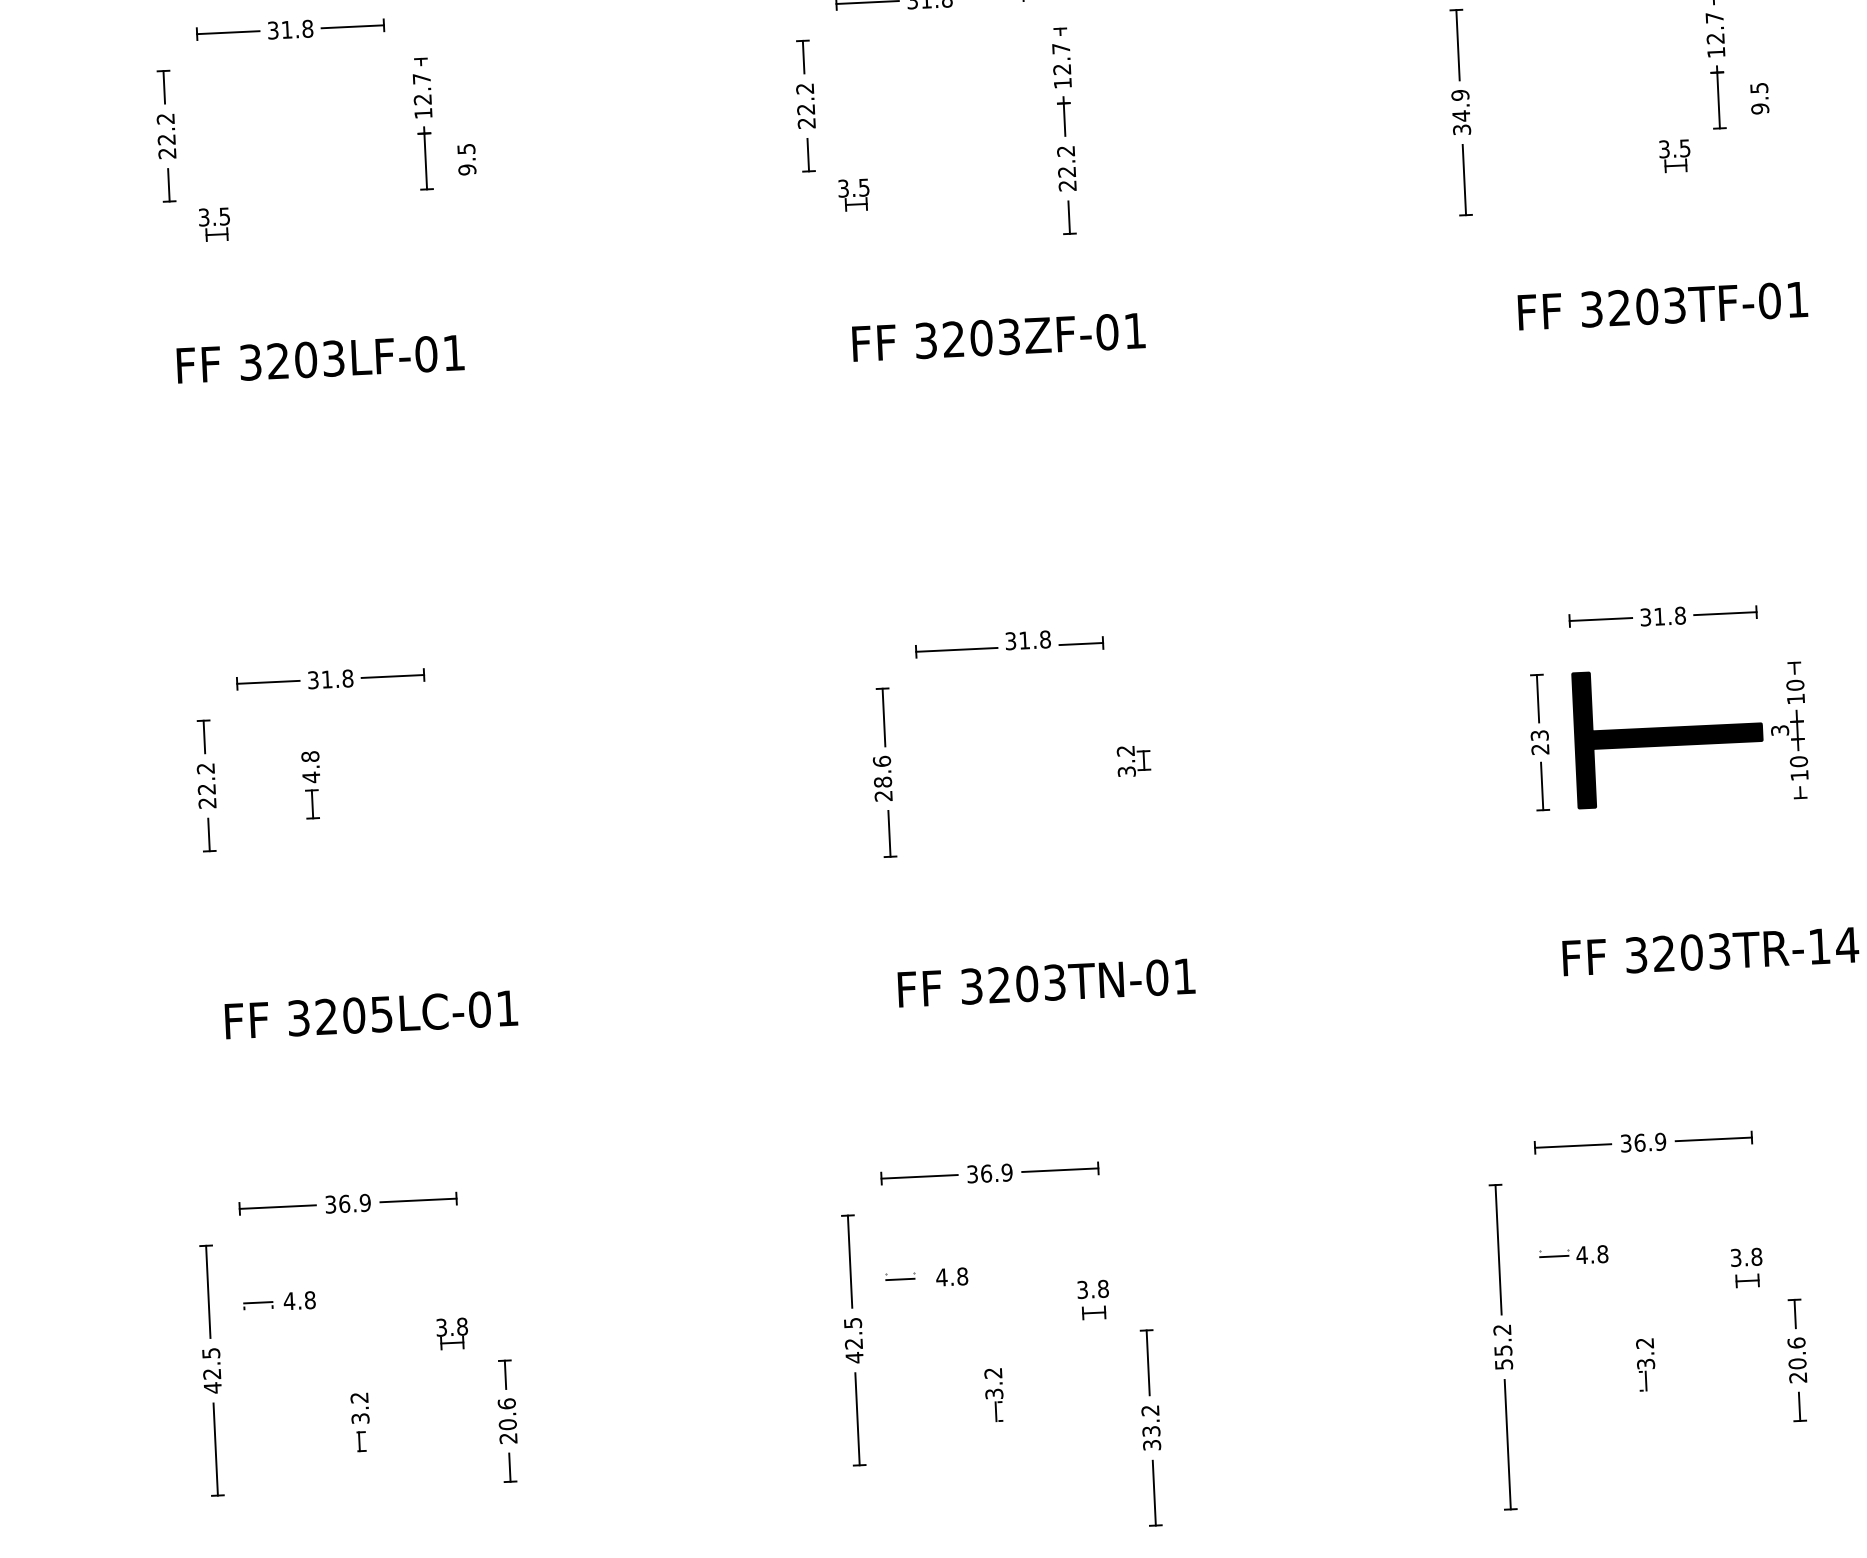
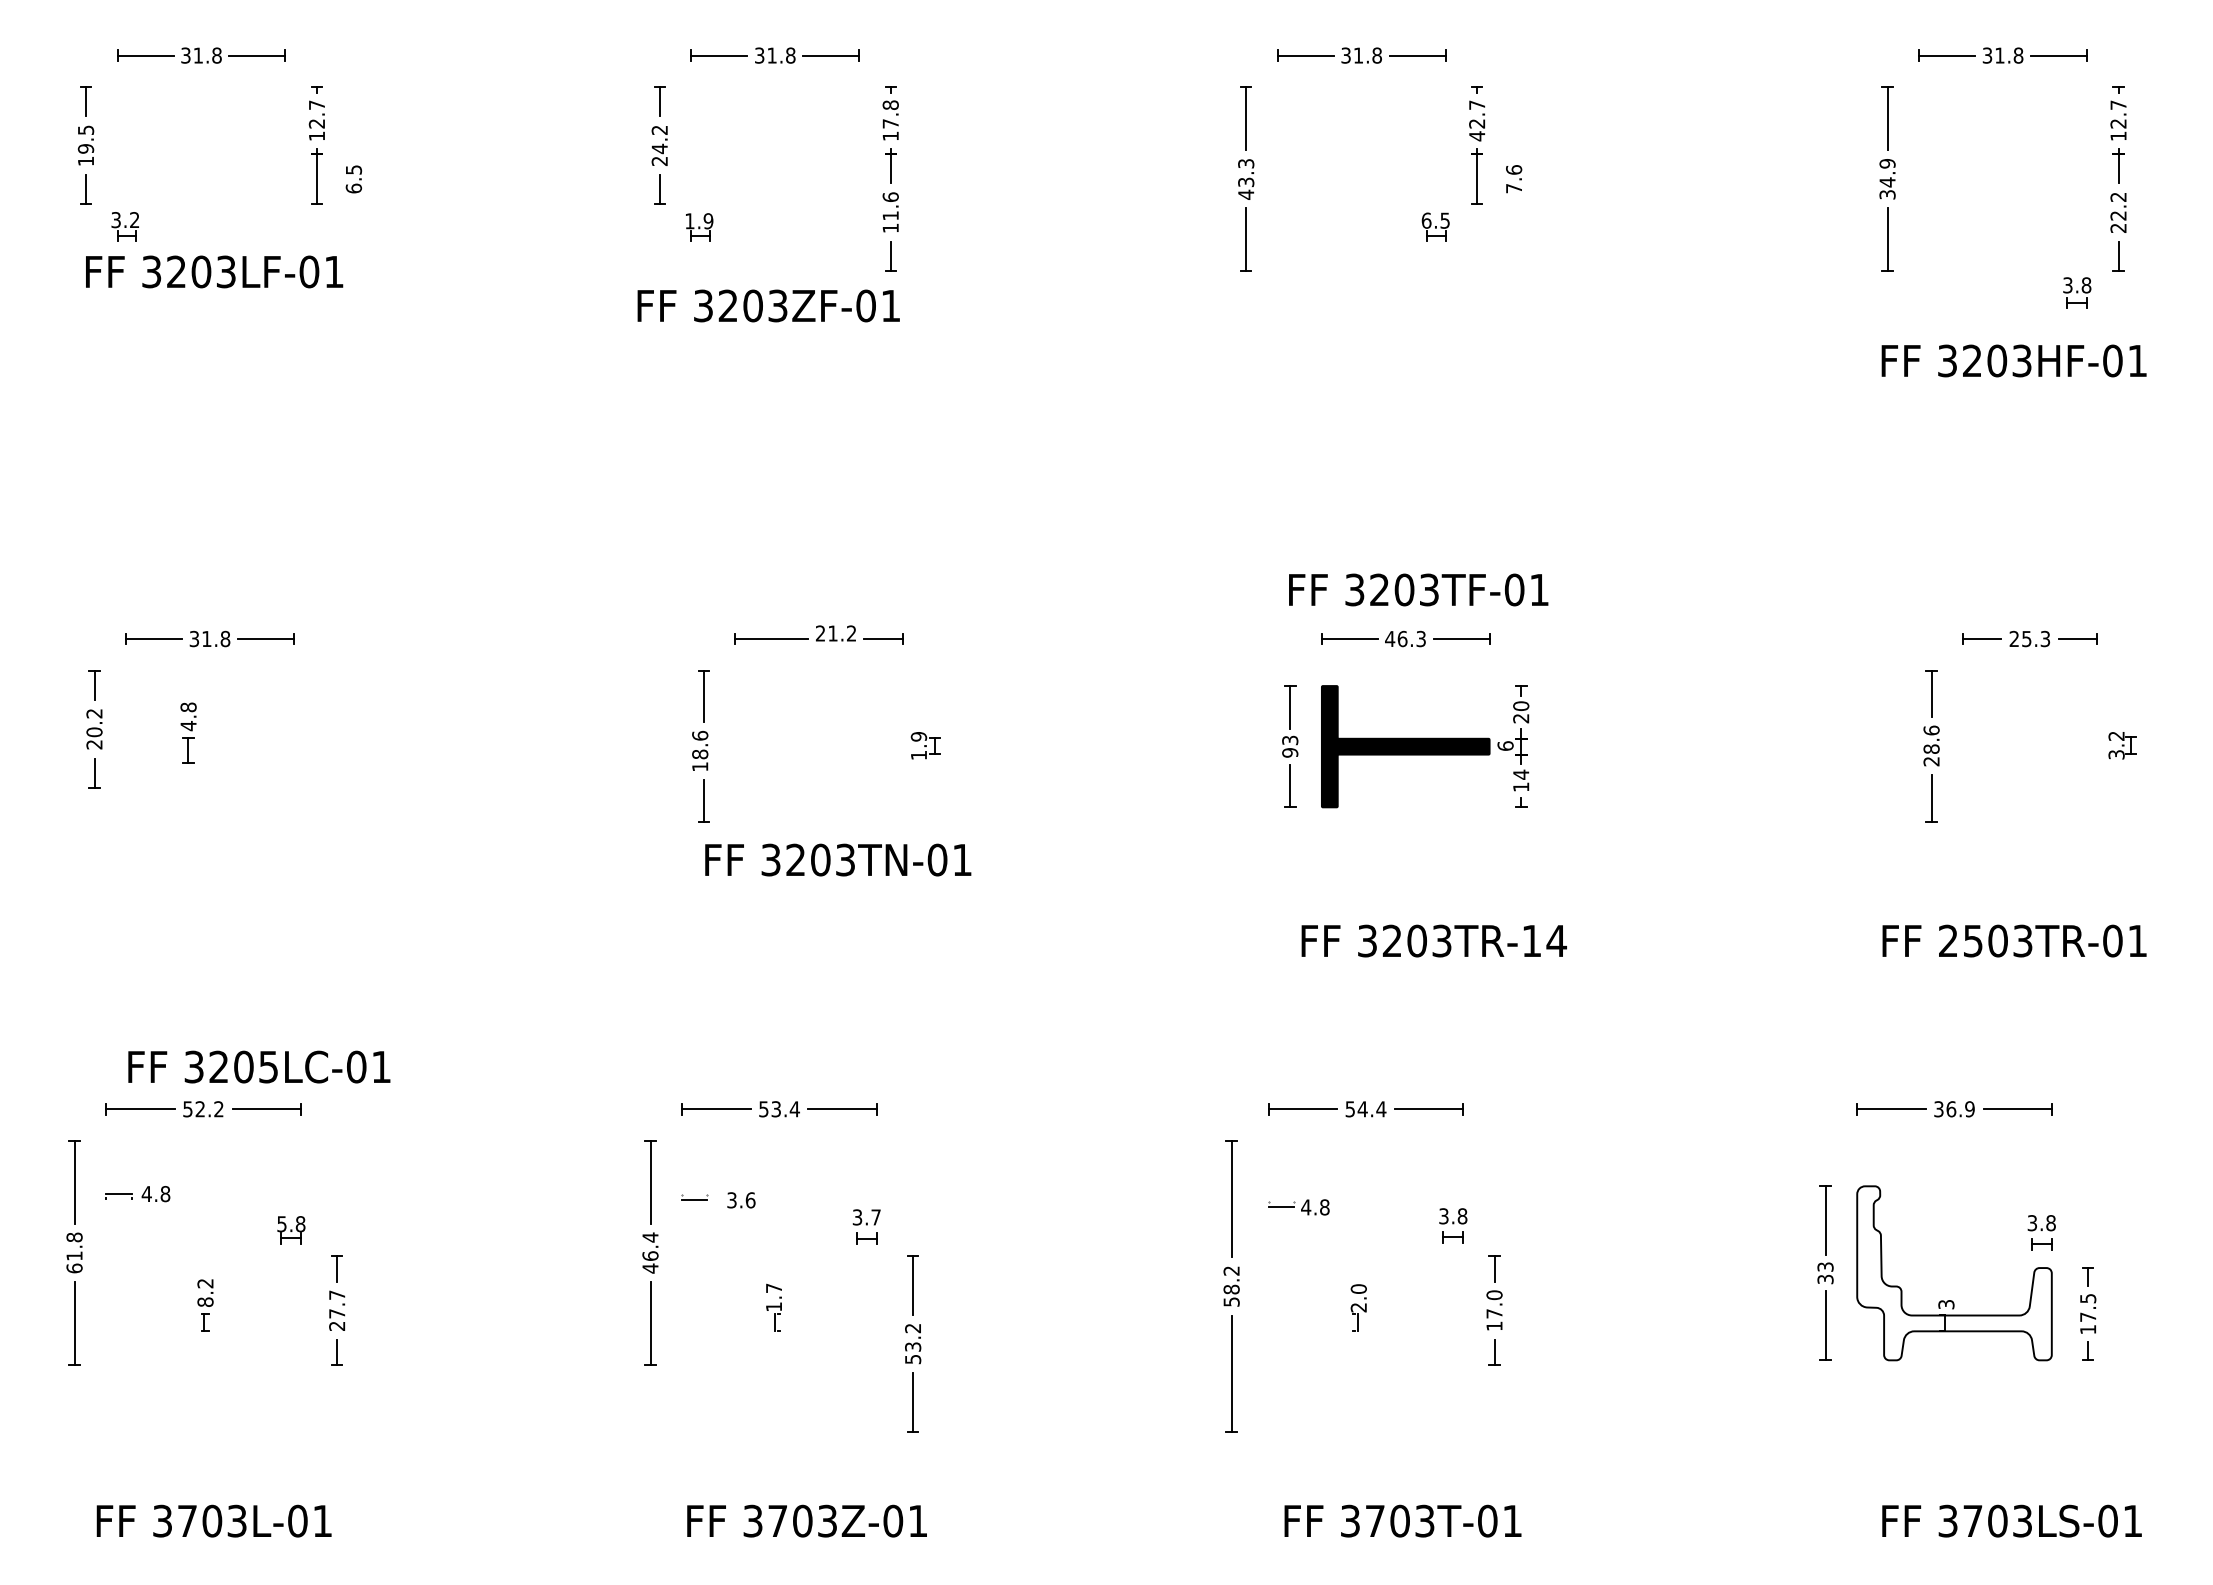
text: (1716, 52) -> (1477, 136), 12.7 -> 42.7
text: (1061, 59) -> (890, 114), 12.7 -> 17.8
text: (1760, 98) -> (1514, 179), 9.5 -> 7.6
text: (805, 109) -> (659, 148), 22.2 -> 24.2
text: (1461, 112) -> (1246, 179), 34.9 -> 43.3
text: (165, 135) -> (85, 145), 22.2 -> 19.5
text: (1664, 149) -> (1426, 220), 3.5 -> 6.5
text: (1066, 168) -> (890, 212), 22.2 -> 11.6
text: (466, 169) -> (353, 188), 9.5 -> 6.5
text: (854, 188) -> (699, 221), 3.5 -> 1.9
text: (224, 216) -> (134, 220), 3.5 -> 3.2
text: (1662, 305) -> (1418, 589), moved
text: (998, 336) -> (768, 305), moved
text: (320, 358) -> (214, 271), moved
text: (1662, 615) -> (1405, 638), 31.8 -> 46.3
text: (1028, 640) -> (836, 633), 31.8 -> 21.2
text: (1795, 699) -> (1520, 718), 10 -> 20
text: (1779, 729) -> (1505, 745), 3 -> 6
text: (1540, 749) -> (1290, 752), 23 -> 93
text: (1125, 761) -> (918, 746), 3.2 -> 1.9
text: (1799, 761) -> (1521, 774), 10 -> 14
text: (206, 789) -> (94, 732), 22.2 -> 20.2
text: (883, 795) -> (700, 766), 28.6 -> 18.6
text: (1046, 982) -> (838, 859), moved
text: (371, 1014) -> (259, 1066), moved
text: (1644, 1142) -> (1366, 1109), 36.9 -> 54.4
text: (990, 1173) -> (779, 1109), 36.9 -> 53.4
text: (348, 1204) -> (203, 1109), 36.9 -> 52.2
text: (951, 1277) -> (740, 1200), 4.8 -> 3.6
text: (1102, 1289) -> (875, 1217), 3.8 -> 3.7
text: (441, 1326) -> (281, 1223), 3.8 -> 5.8
text: (853, 1333) -> (650, 1246), 42.5 -> 46.4
text: (1503, 1350) -> (1231, 1289), 55.2 -> 58.2
text: (1645, 1353) -> (1358, 1298), 3.2 -> 2.0
text: (1797, 1360) -> (1494, 1310), 20.6 -> 17.0
text: (211, 1370) -> (74, 1252), 42.5 -> 61.8
text: (993, 1383) -> (773, 1297), 3.2 -> 1.7
text: (507, 1414) -> (337, 1304), 20.6 -> 27.7
text: (360, 1417) -> (205, 1301), 3.2 -> 8.2
text: (1151, 1444) -> (912, 1358), 33.2 -> 53.2

